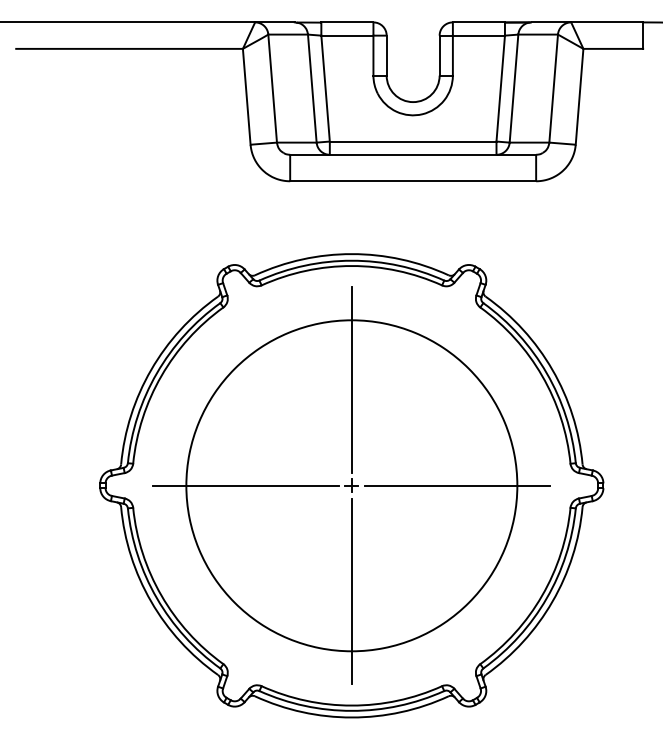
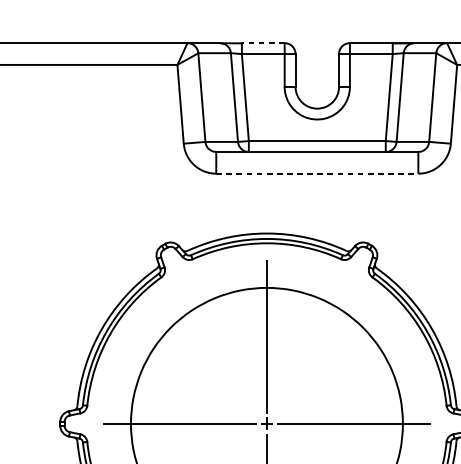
line: (346, 22) -> (262, 43), solid -> dashed
line: (413, 181) -> (317, 173), solid -> dashed

